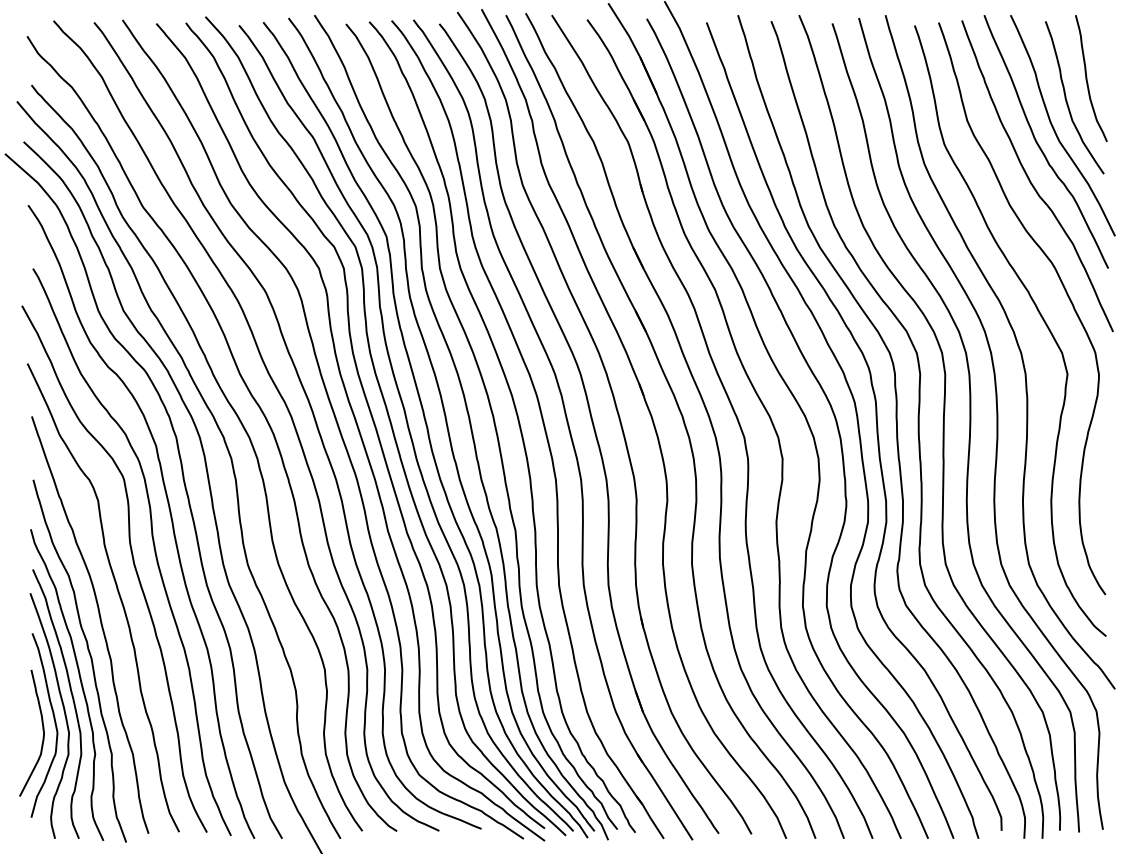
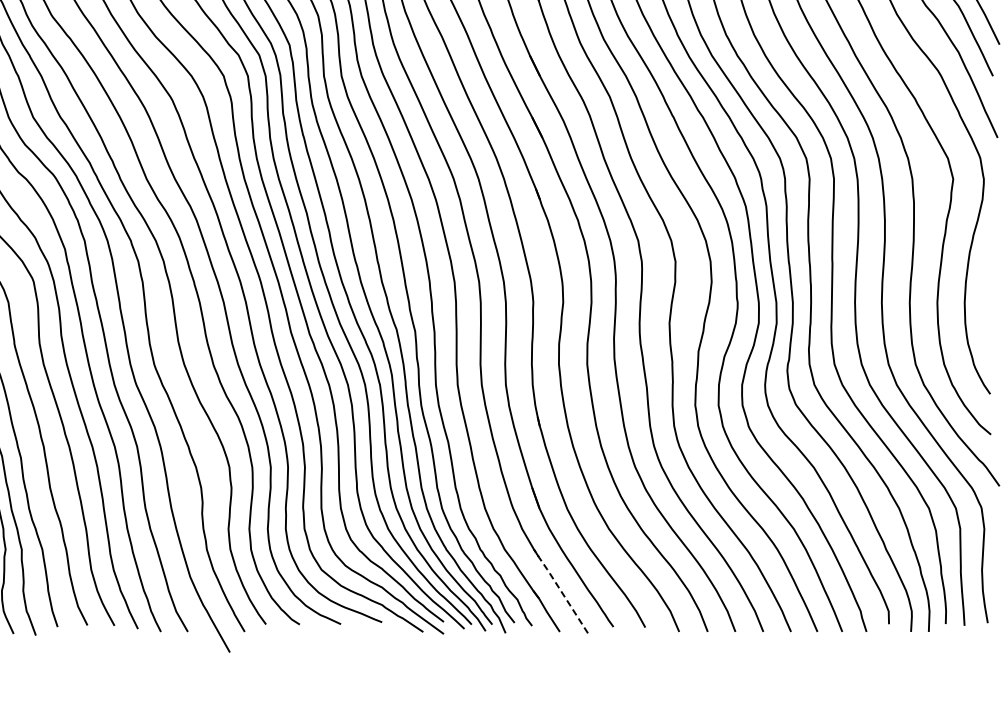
line: (664, 795) -> (560, 589), solid -> dashed

